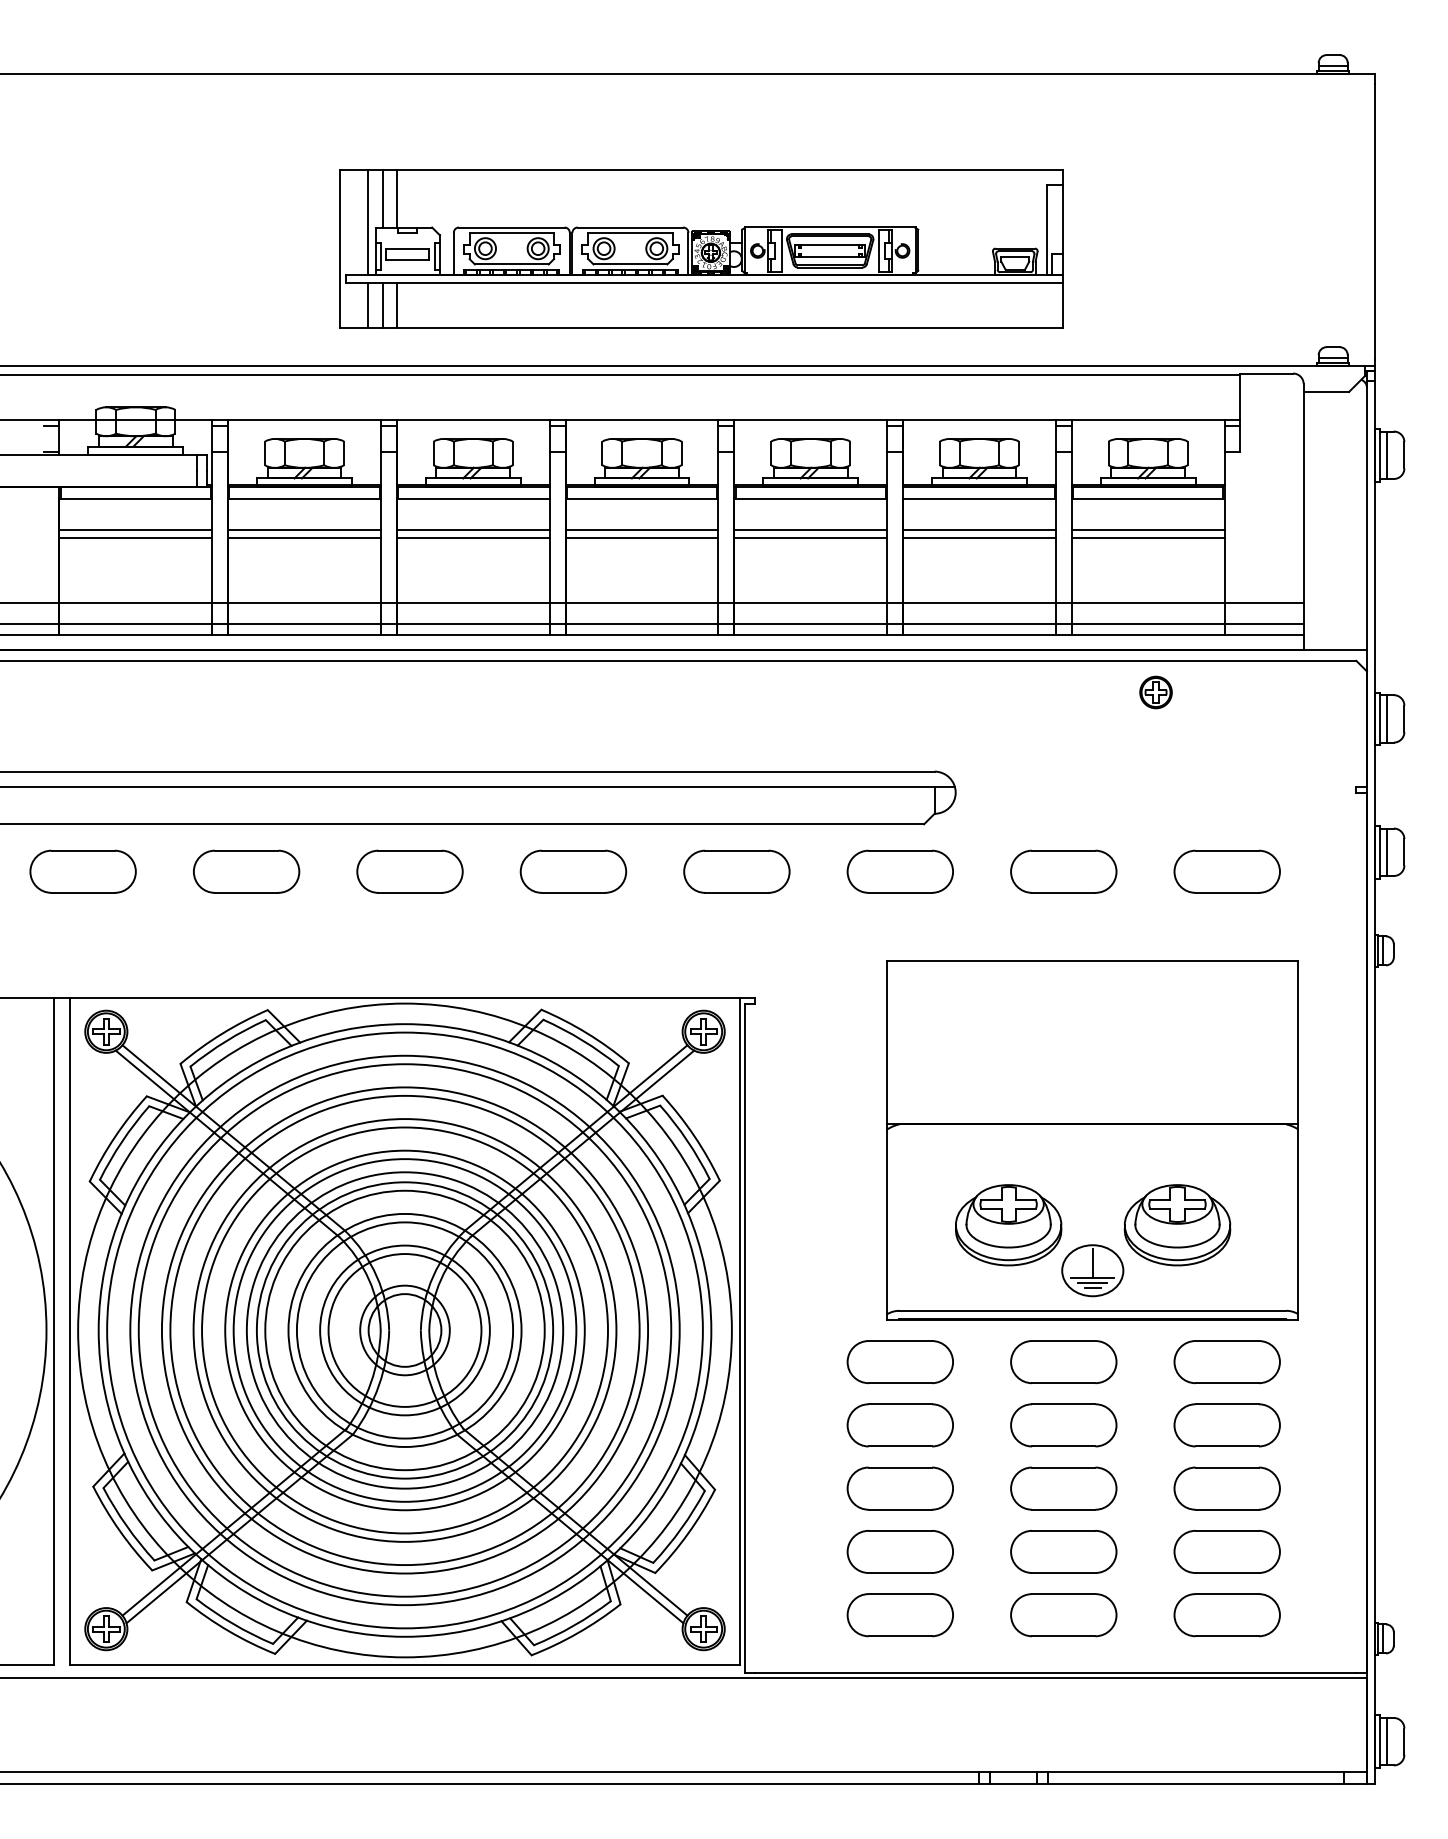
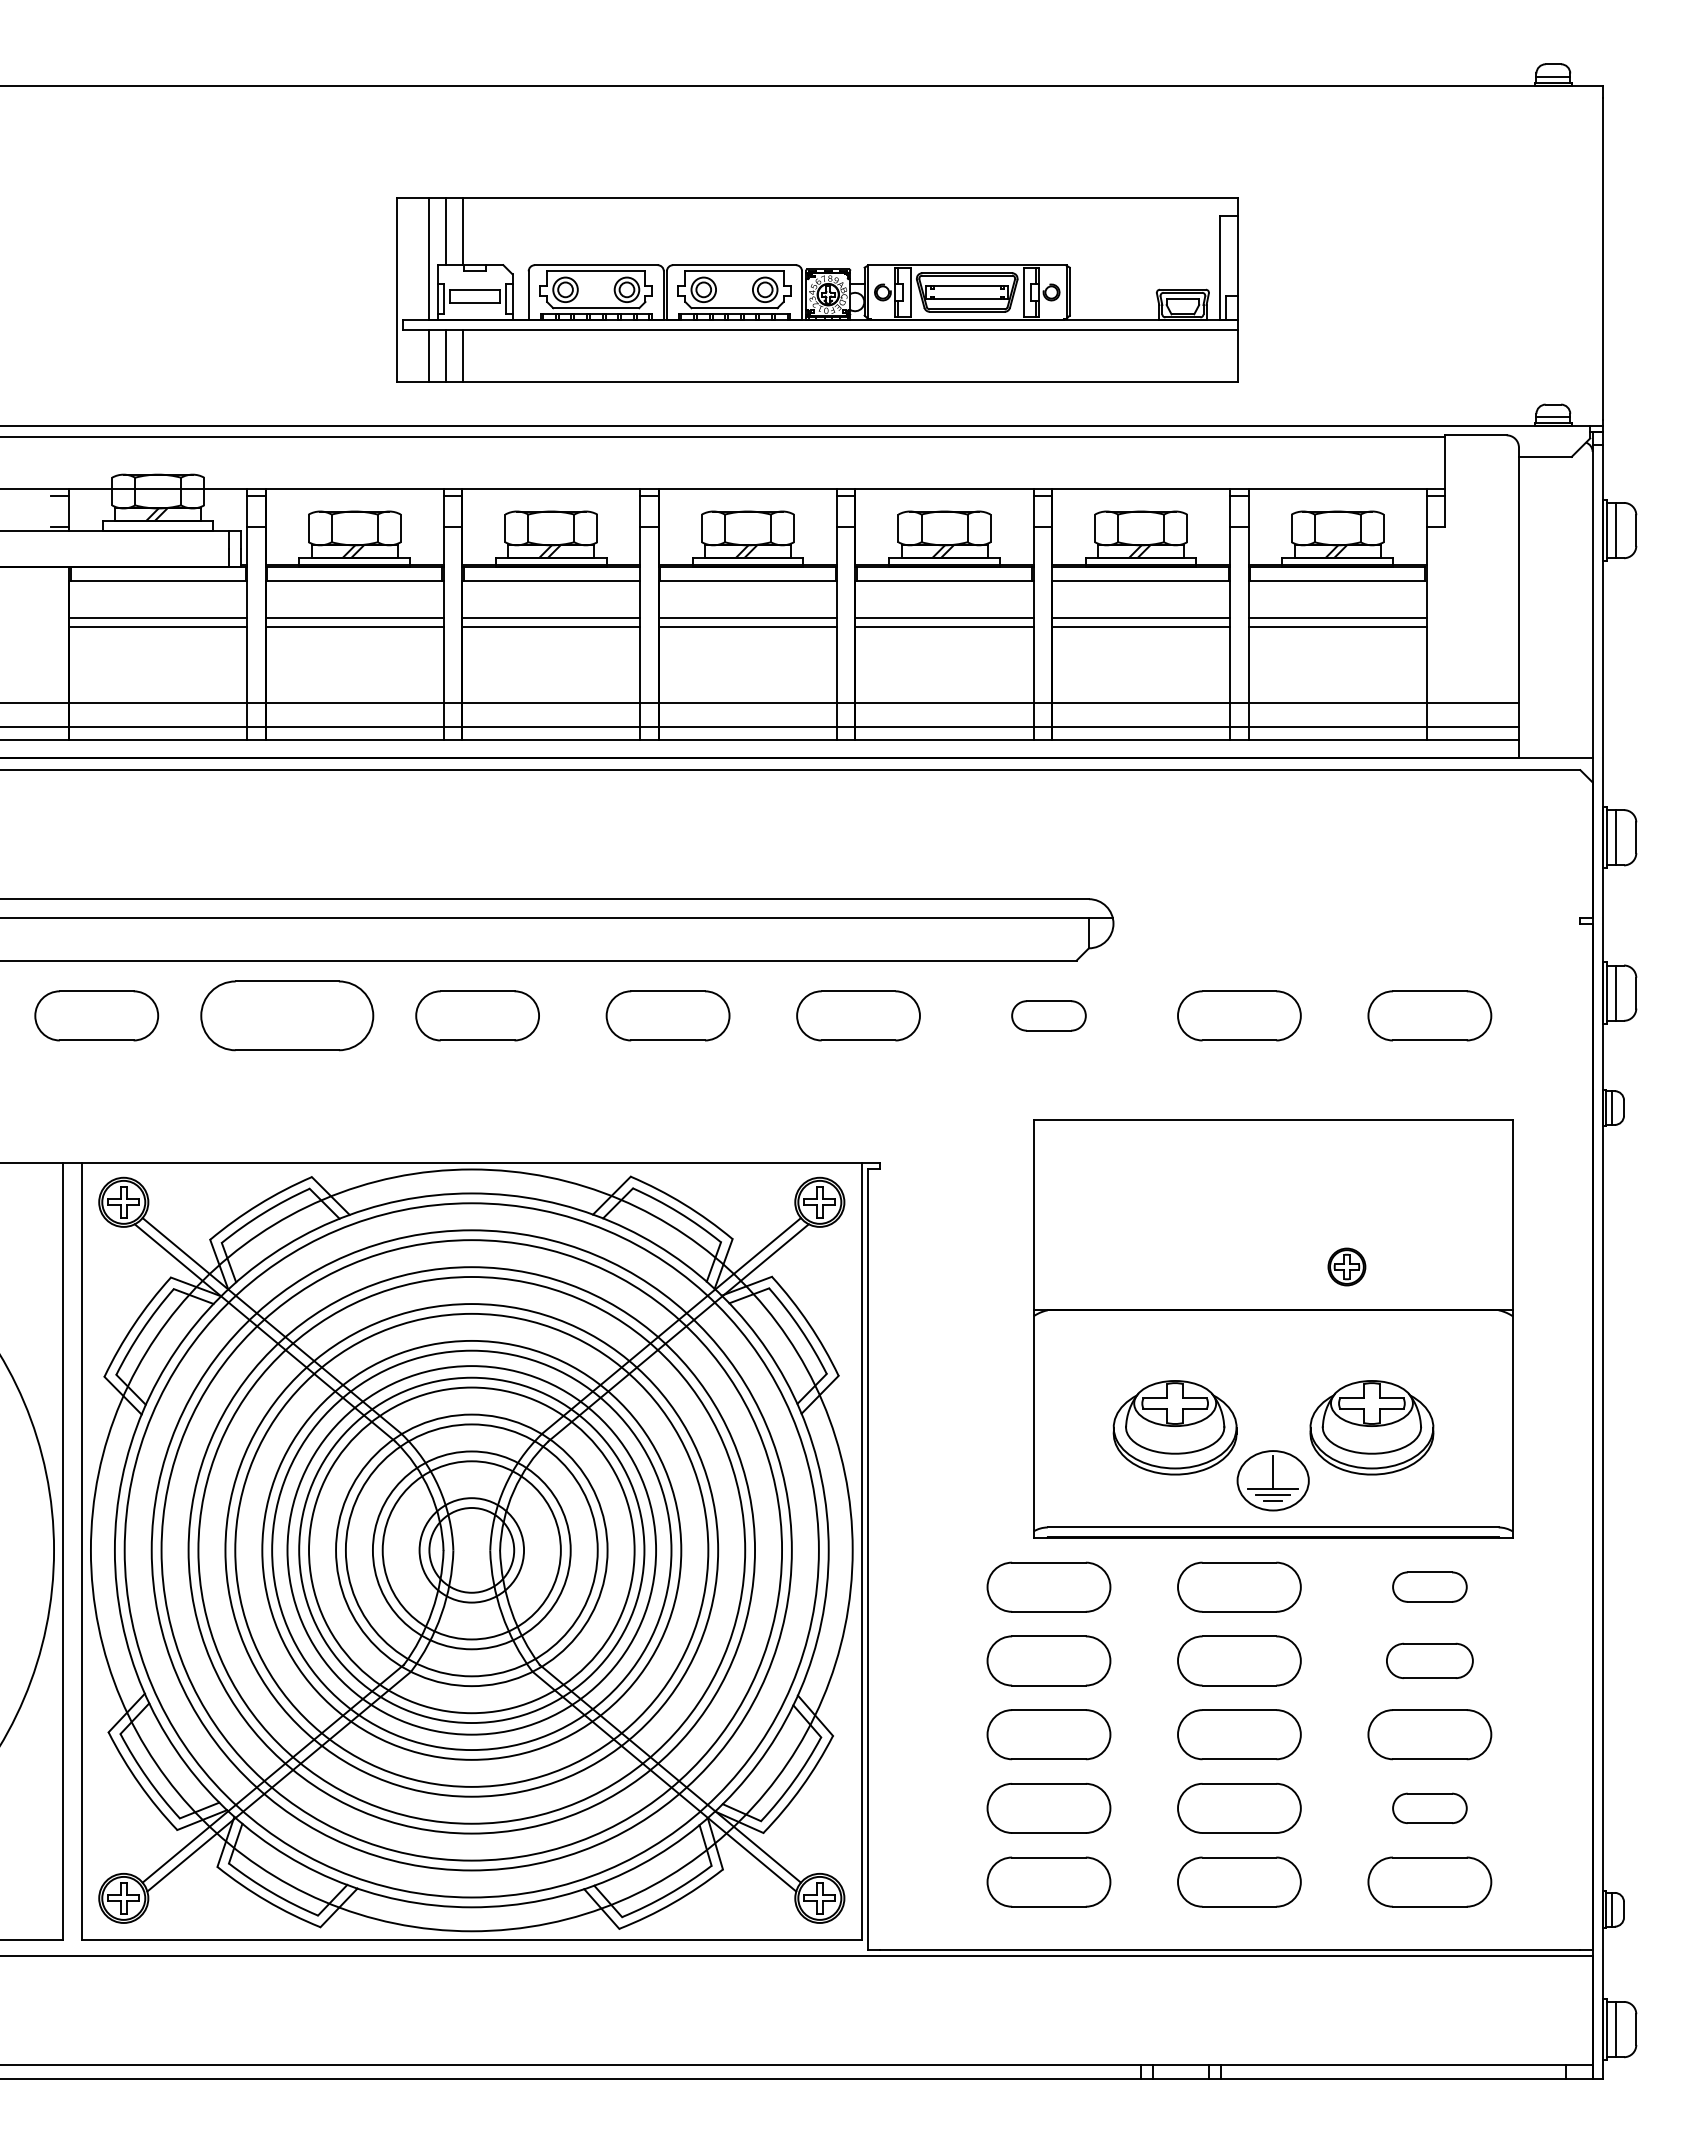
part: (1155, 692) -> (1346, 1266), moved
part: (245, 871) -> (286, 1015), size x1.4
part: (899, 871) -> (1048, 1015), size x0.6
part: (1226, 1361) -> (1429, 1586), size x0.6
part: (1226, 1424) -> (1429, 1660), size x0.7
part: (1226, 1551) -> (1429, 1808), size x0.6

